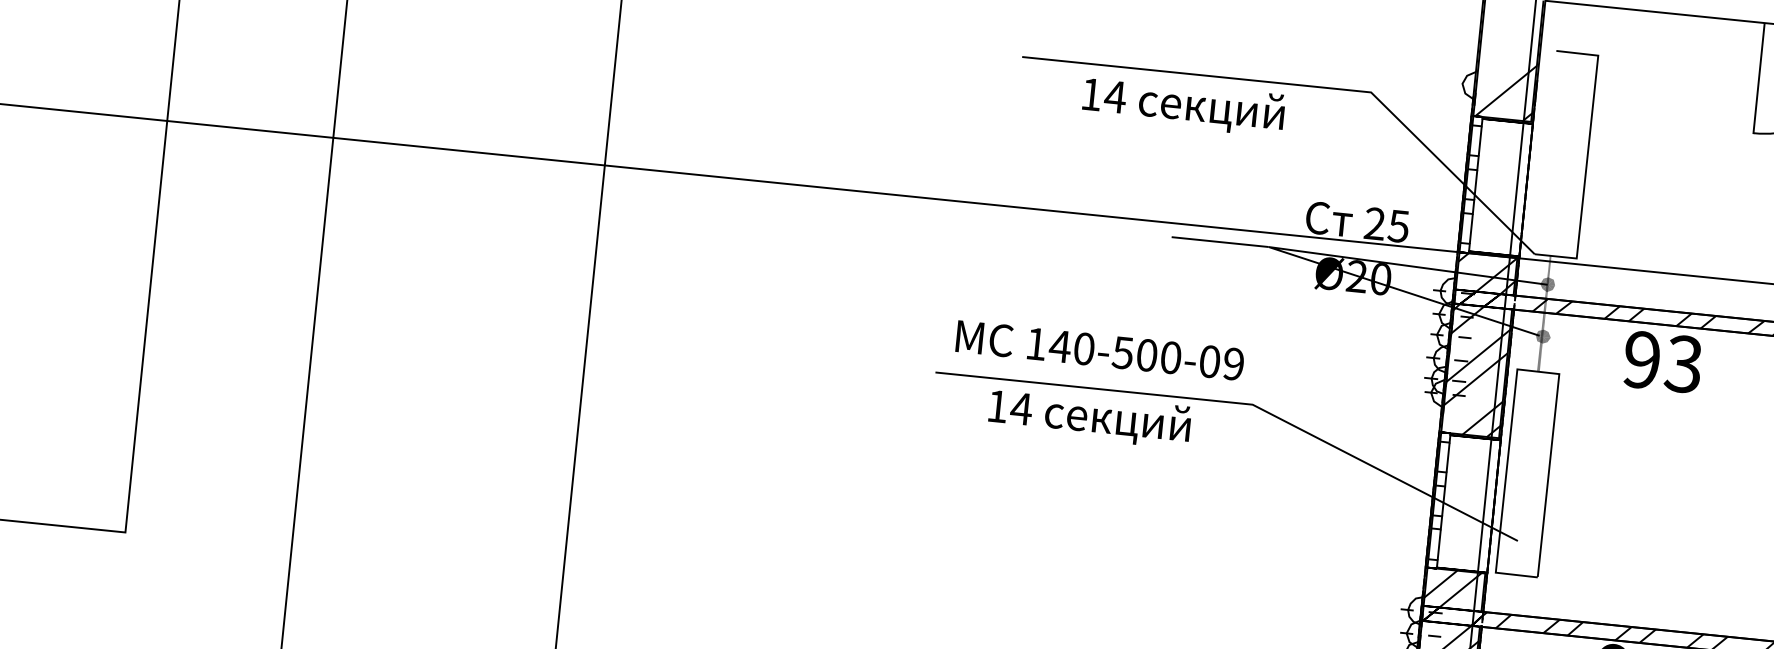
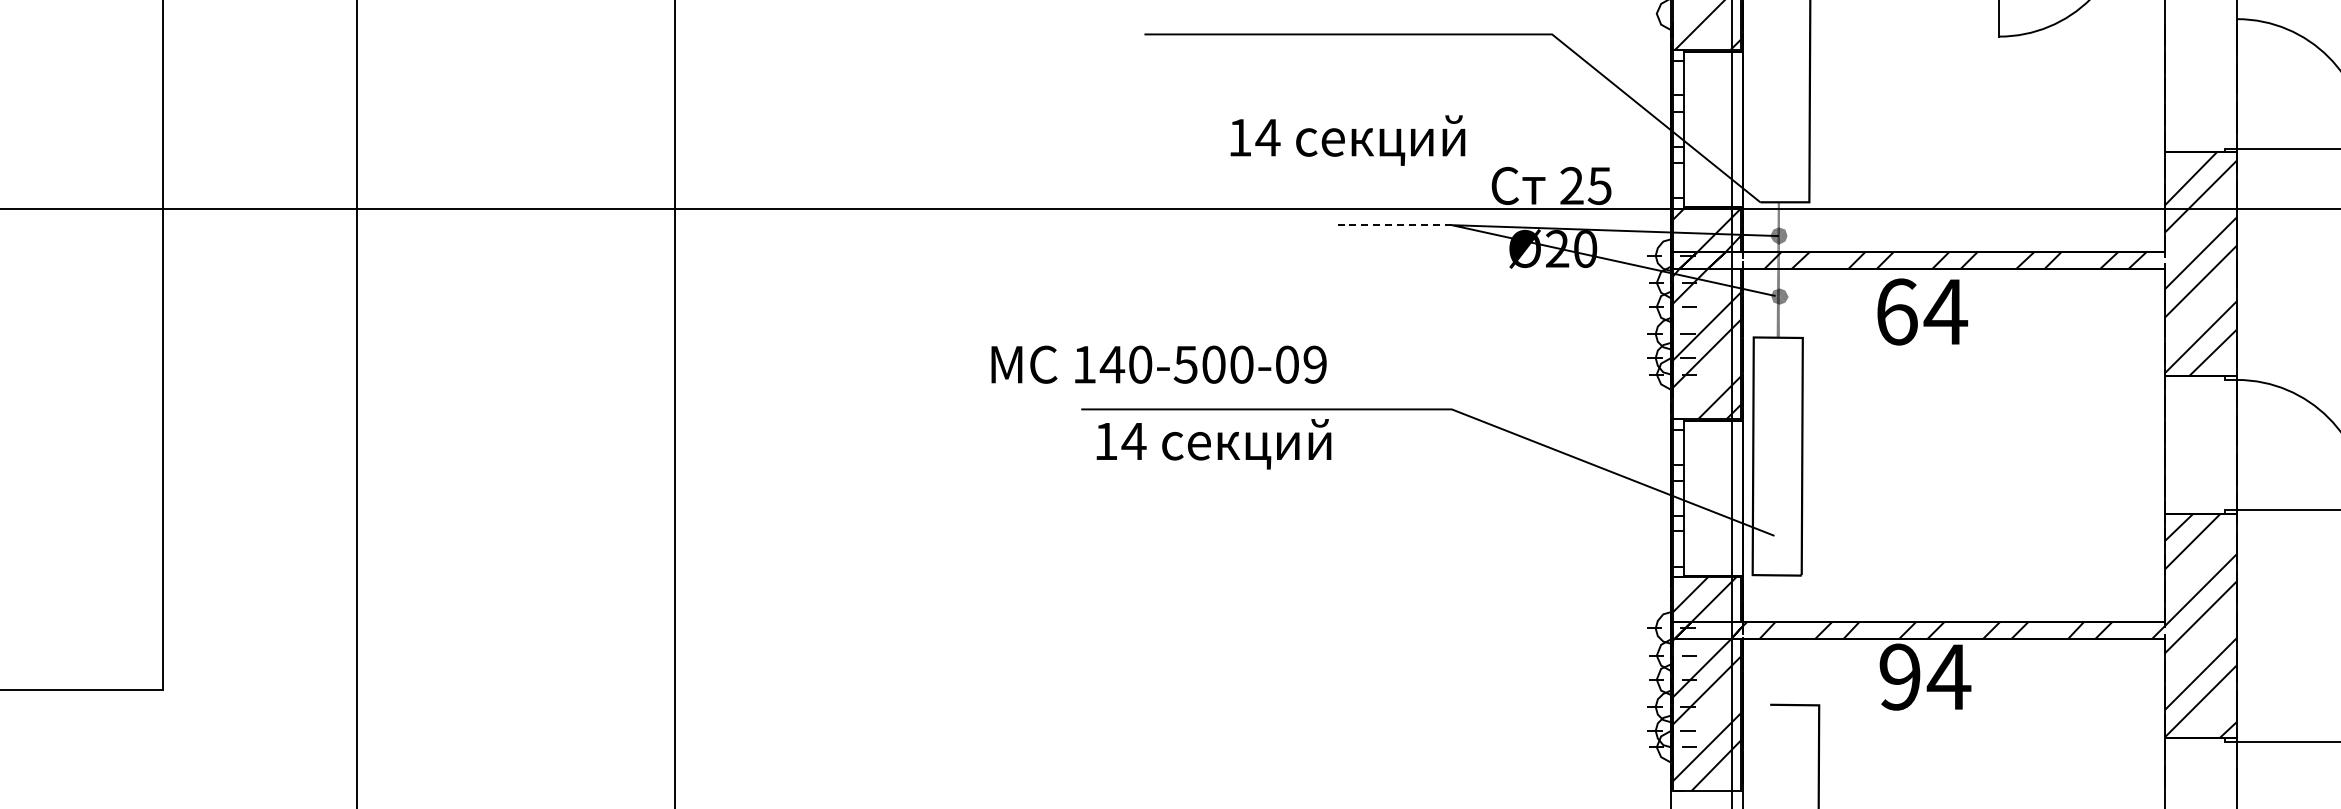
text: (1183, 106) -> (1347, 140), moved
line: (1220, 242) -> (1395, 225), solid -> dashed
text: (1099, 350) -> (1158, 364), moved
text: (1664, 361) -> (1922, 311), 93 -> 64
text: (1089, 418) -> (1213, 444), moved

